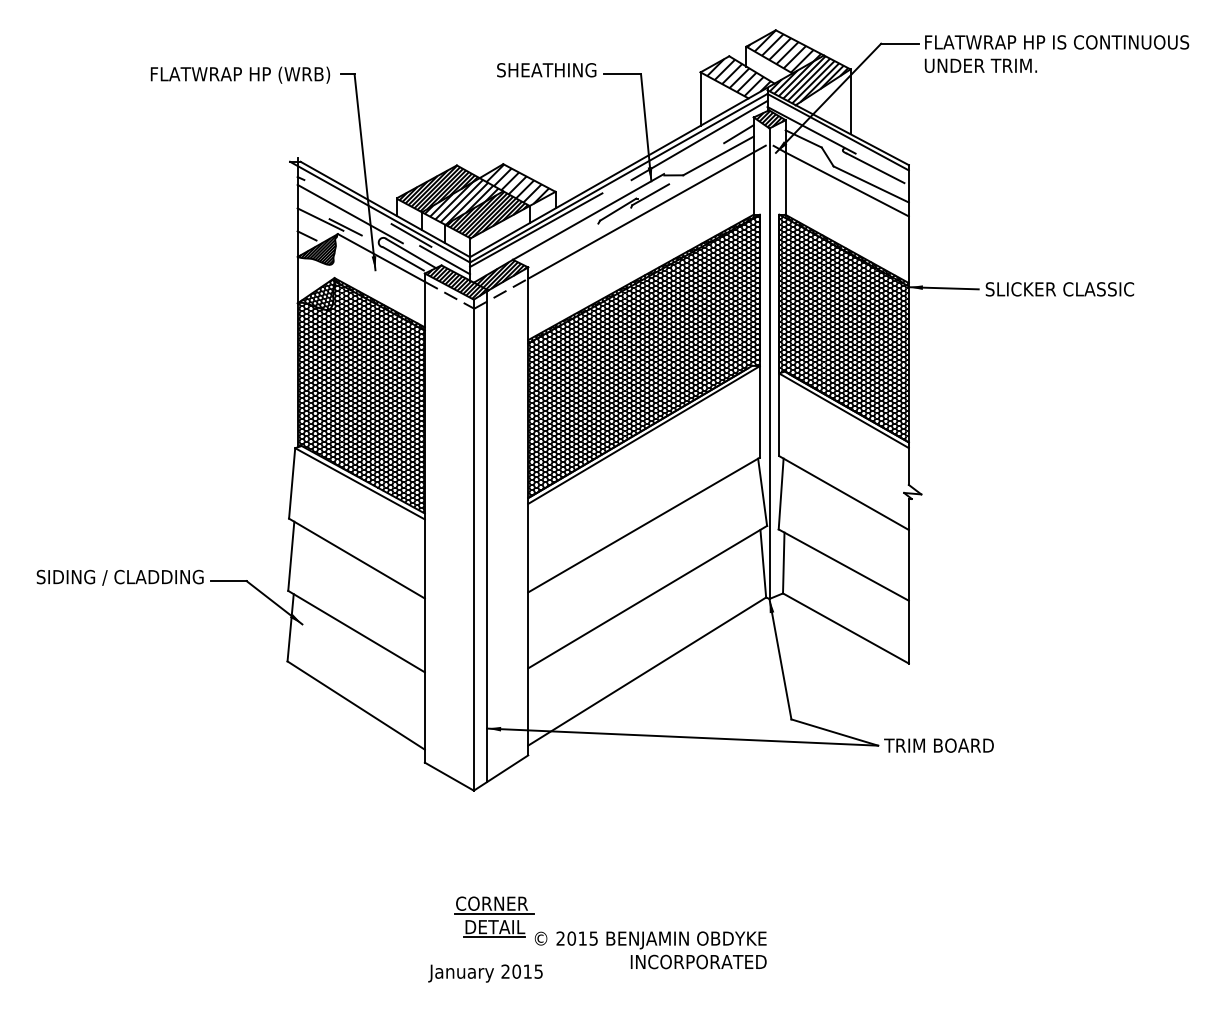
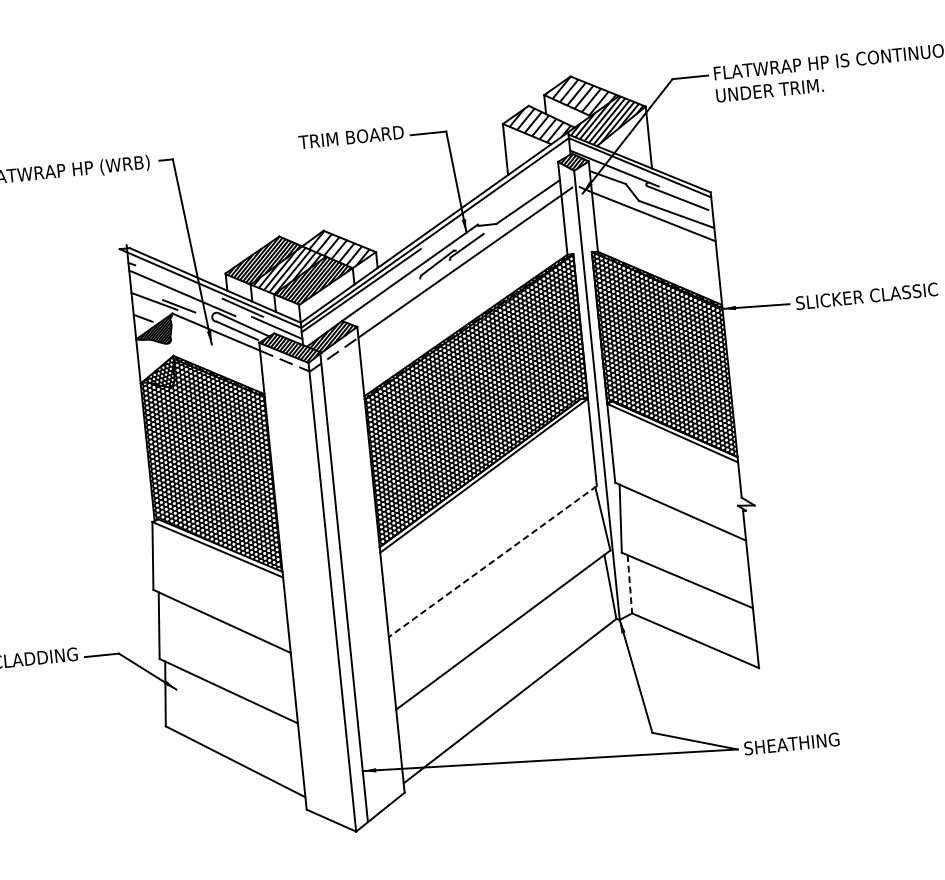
text: (541, 70) -> (350, 137), SHEATHING -> TRIM BOARD
line: (738, 134) -> (545, 179), removed
line: (699, 140) -> (508, 189), removed
line: (644, 525) -> (493, 561), solid -> dashed
line: (783, 563) -> (629, 584), solid -> dashed
text: (938, 745) -> (795, 743), TRIM BOARD -> SHEATHING

